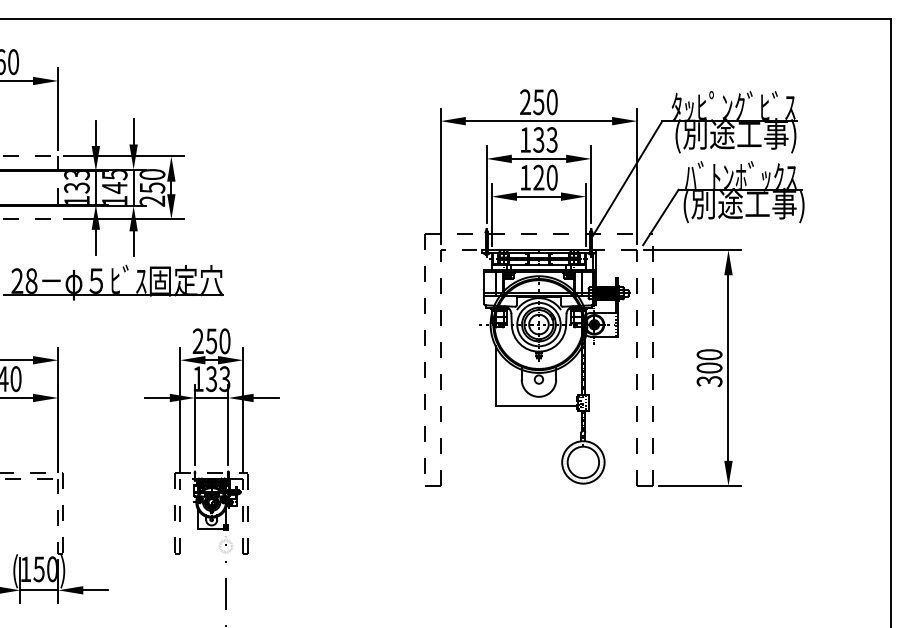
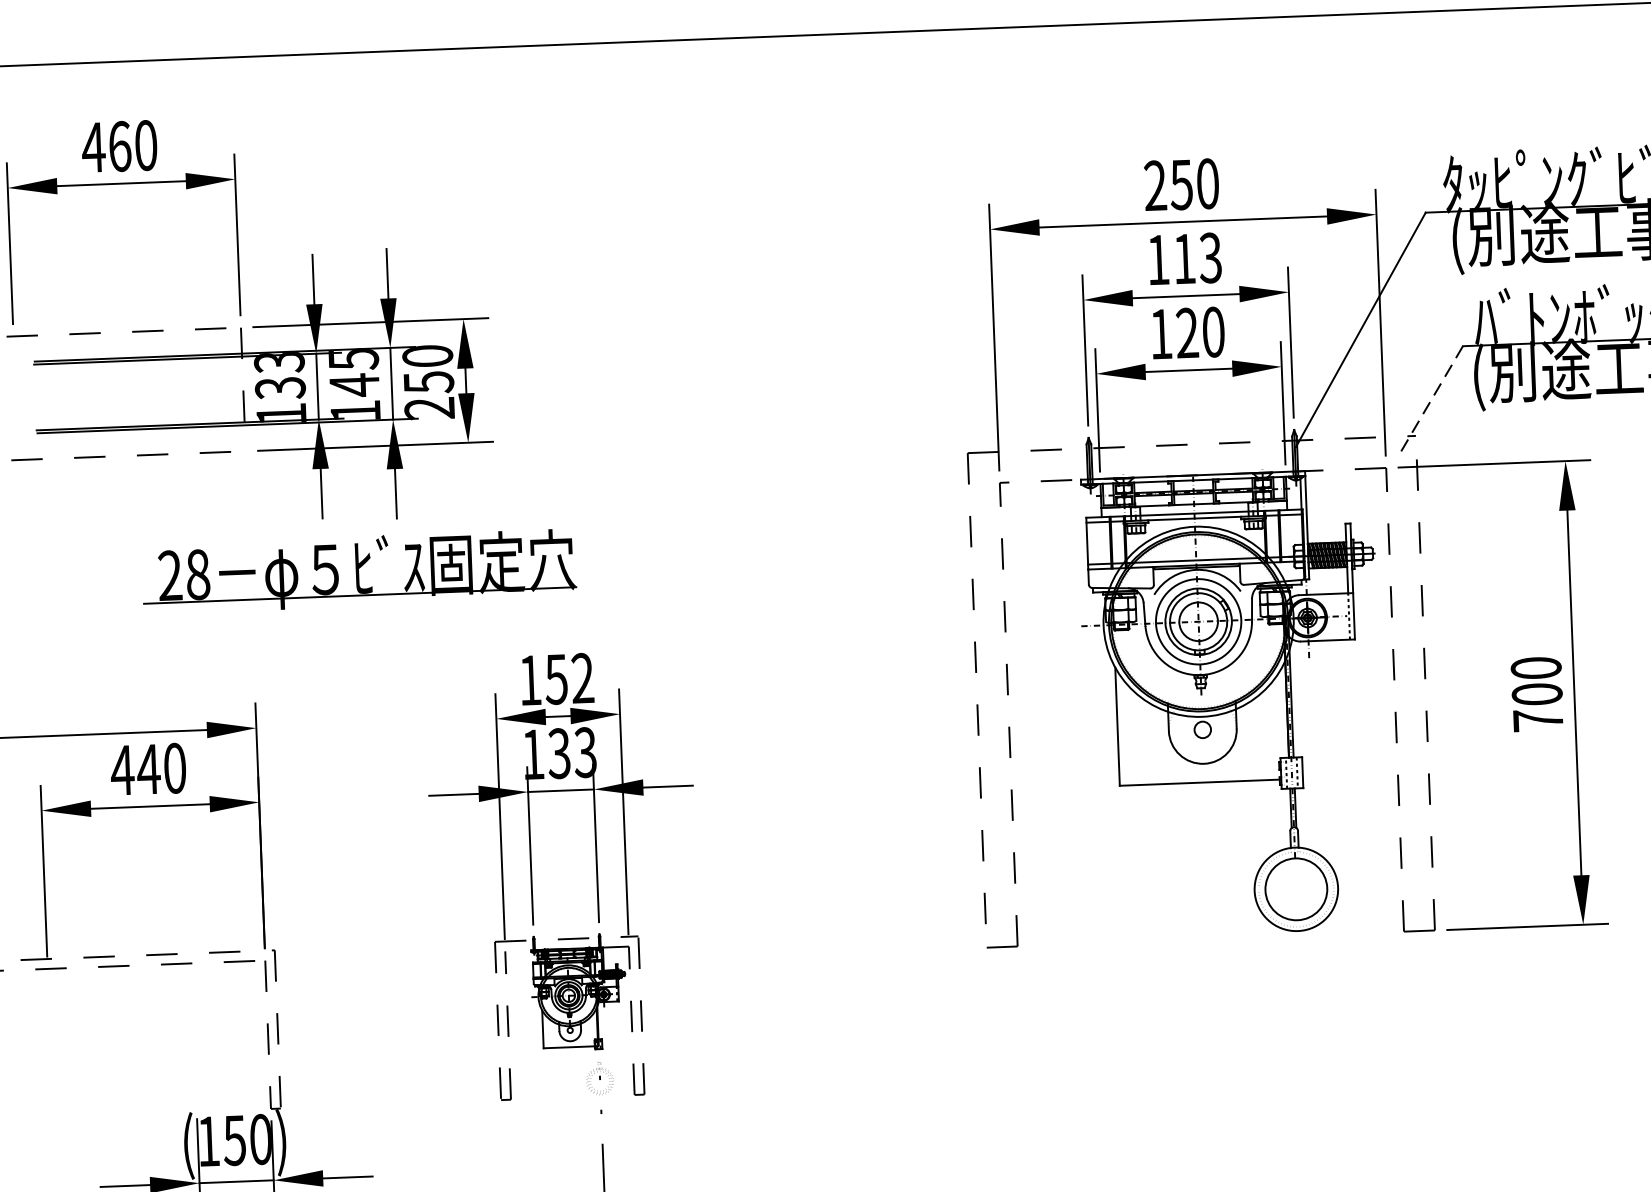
text: (538, 139) -> (1183, 258), 133 -> 113
line: (660, 217) -> (1429, 402), solid -> dashed
text: (211, 341) -> (556, 679), 250 -> 152
text: (709, 381) -> (1538, 720), 300 -> 700

